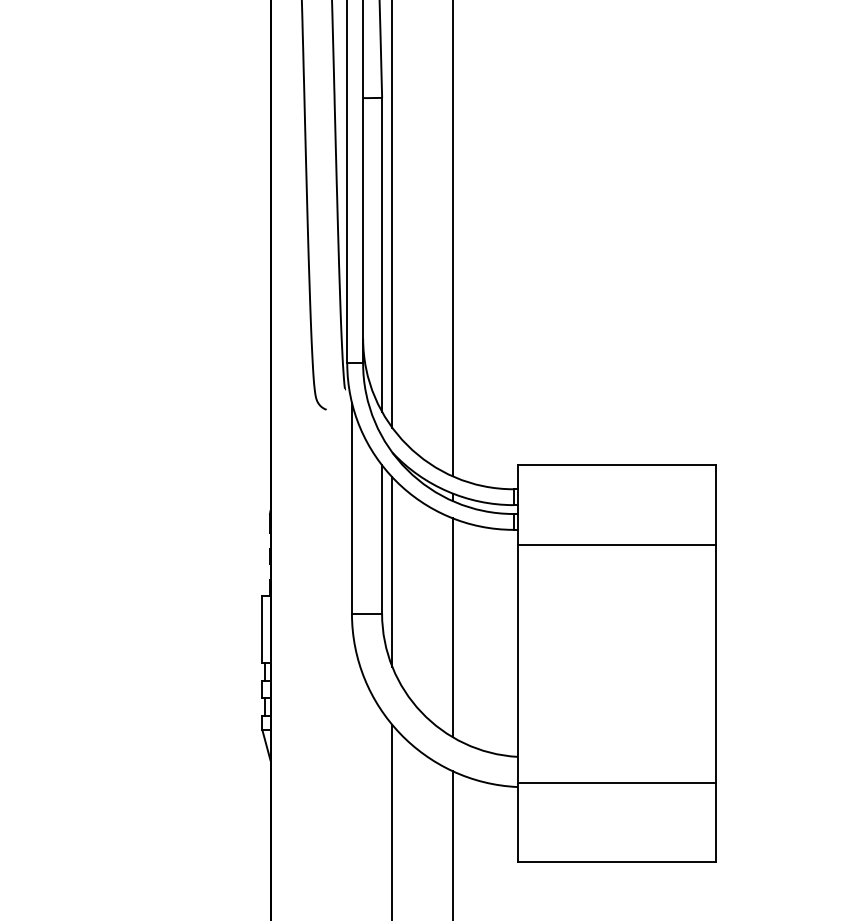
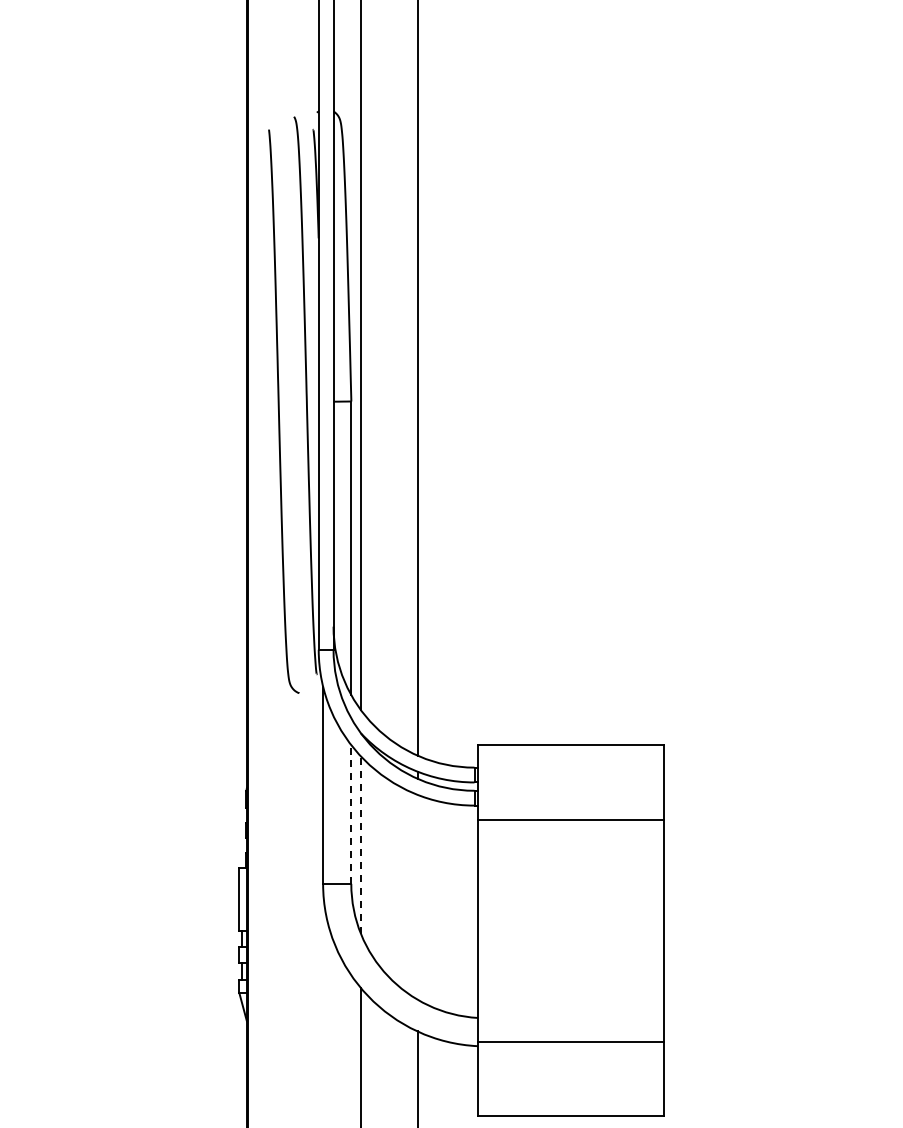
line: (382, 539) -> (351, 814), solid -> dashed
line: (391, 571) -> (360, 844), solid -> dashed
line: (452, 627) -> (417, 896), removed

